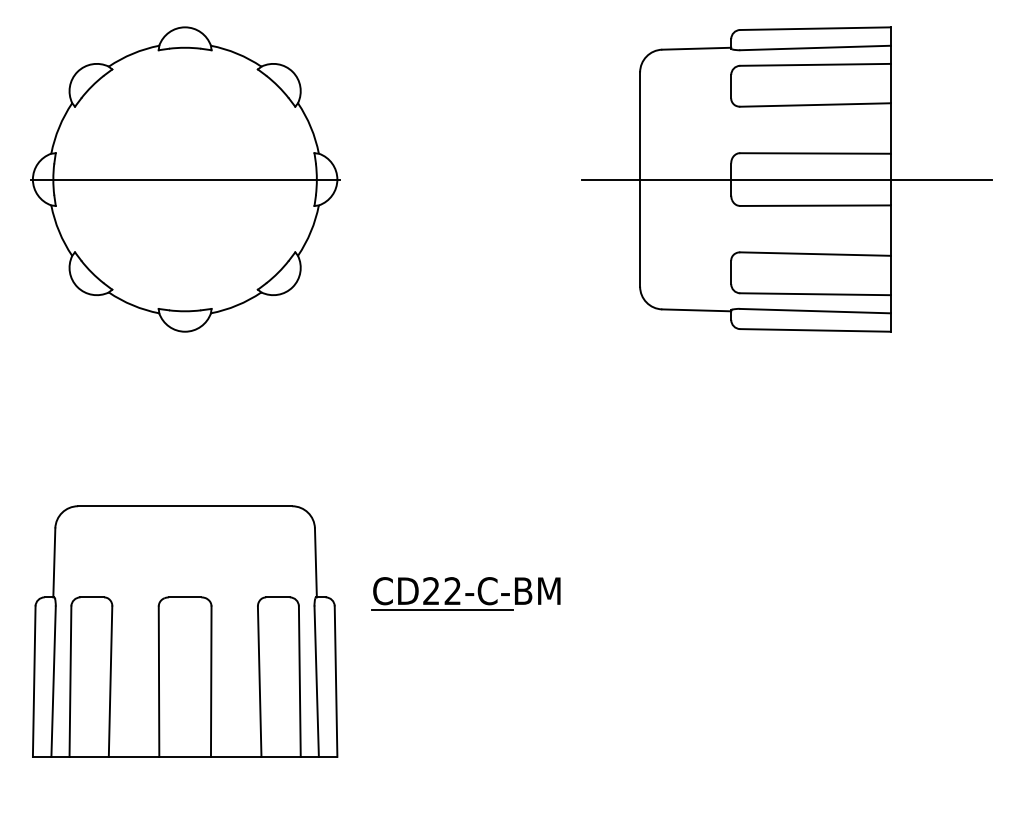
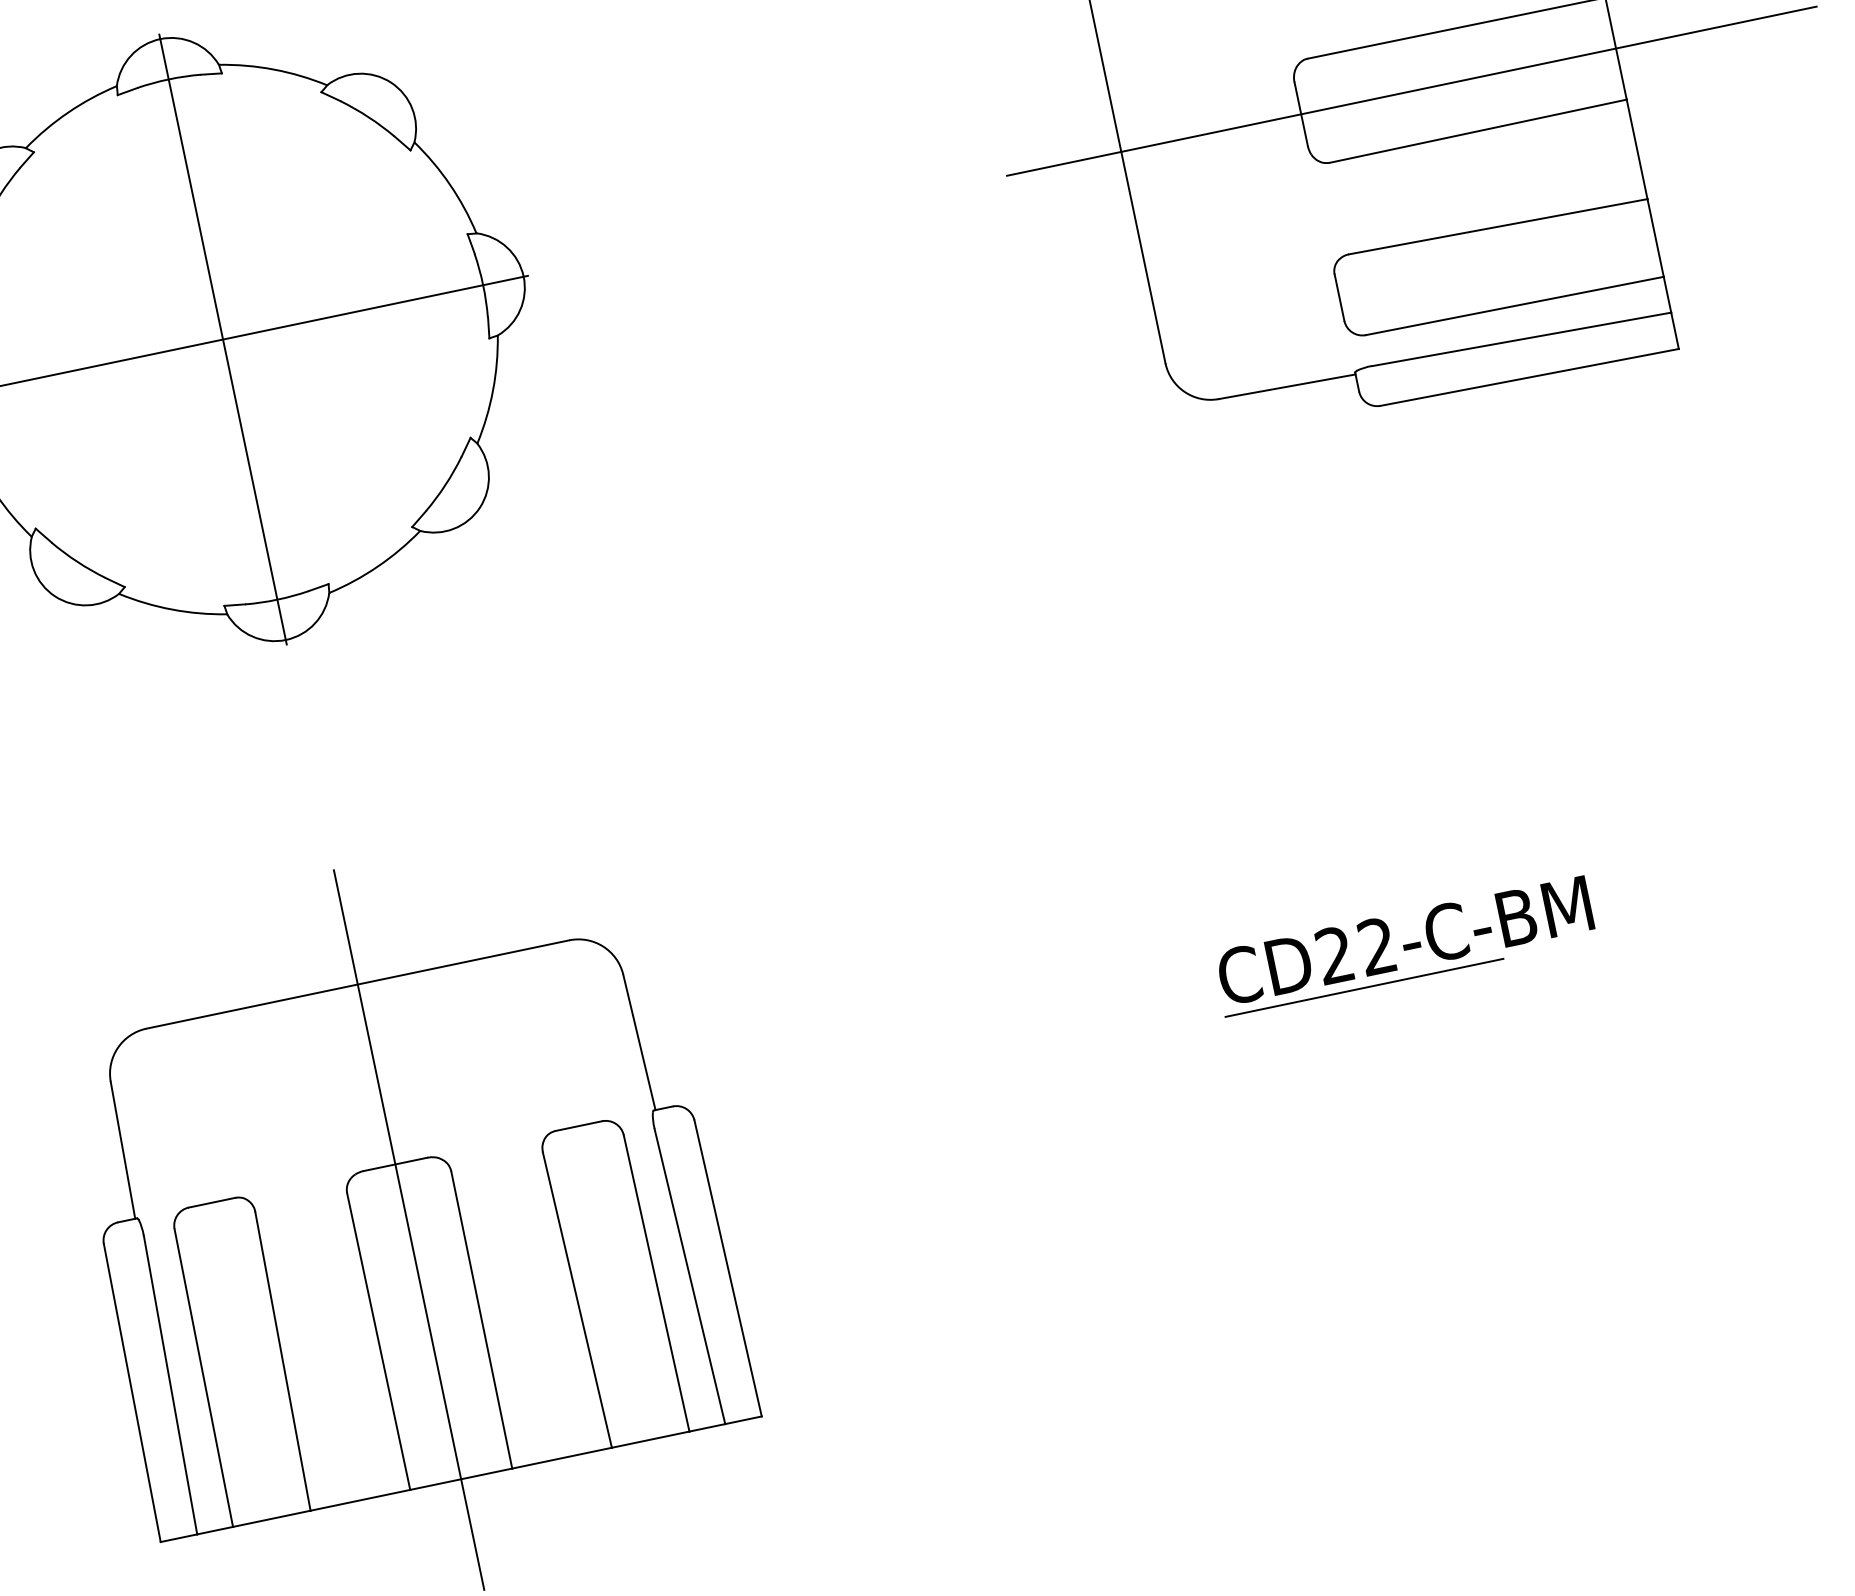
line: (185, 179) -> (223, 339), added
part: (465, 593) -> (1403, 945), moved
line: (185, 630) -> (409, 1229), added

